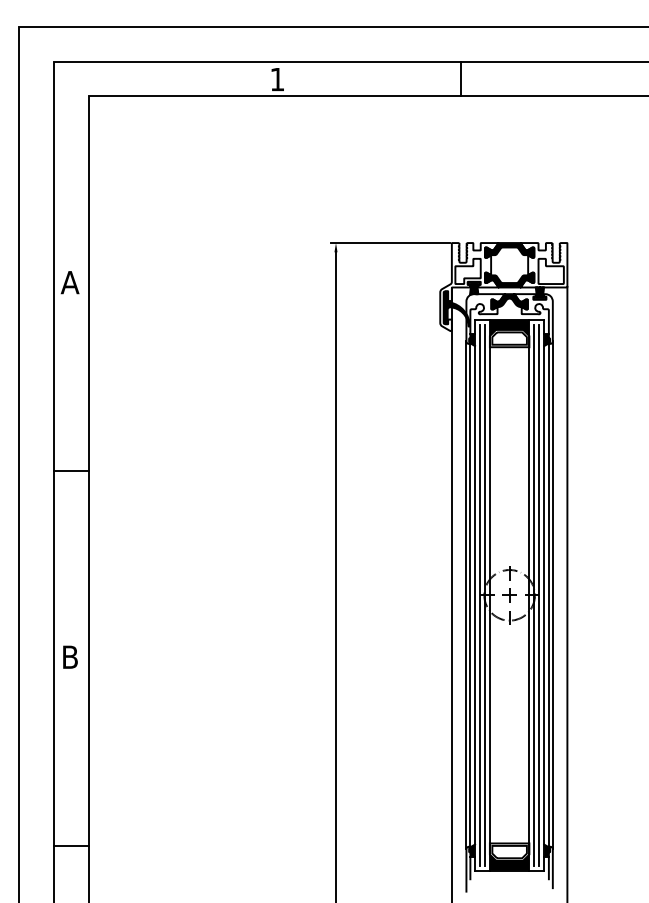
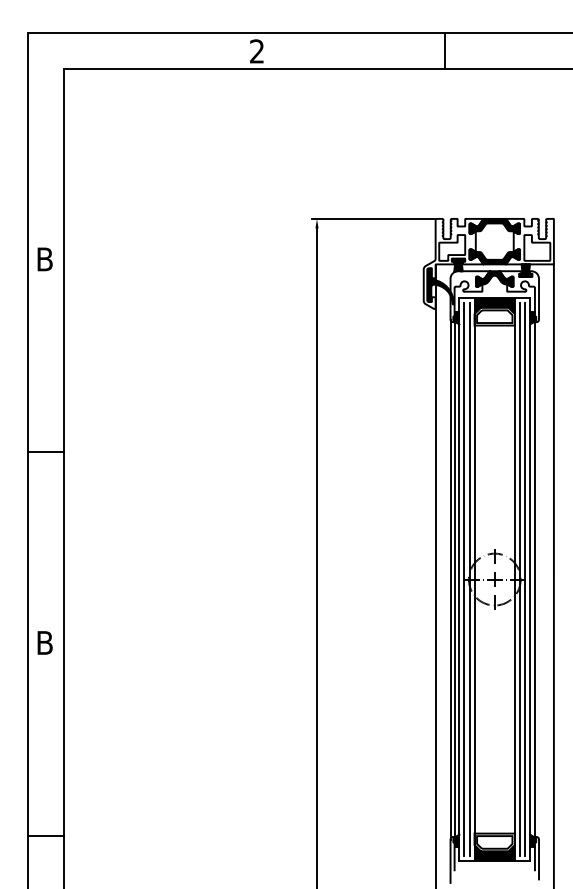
text: (276, 79) -> (256, 51), 1 -> 2
text: (69, 282) -> (44, 259), A -> B
line: (552, 595) -> (538, 579), removed

